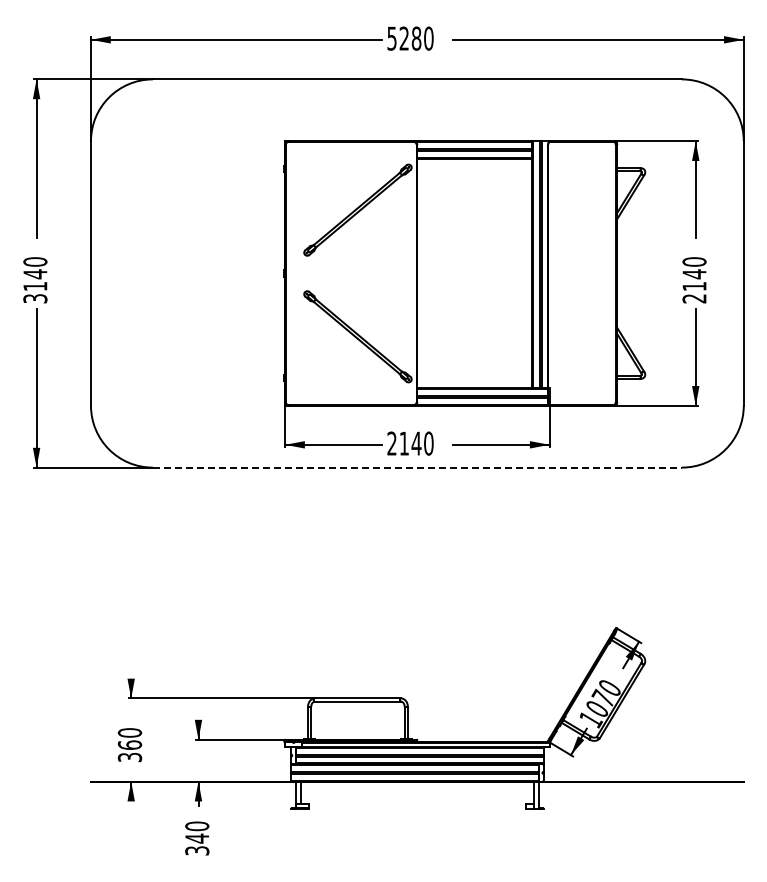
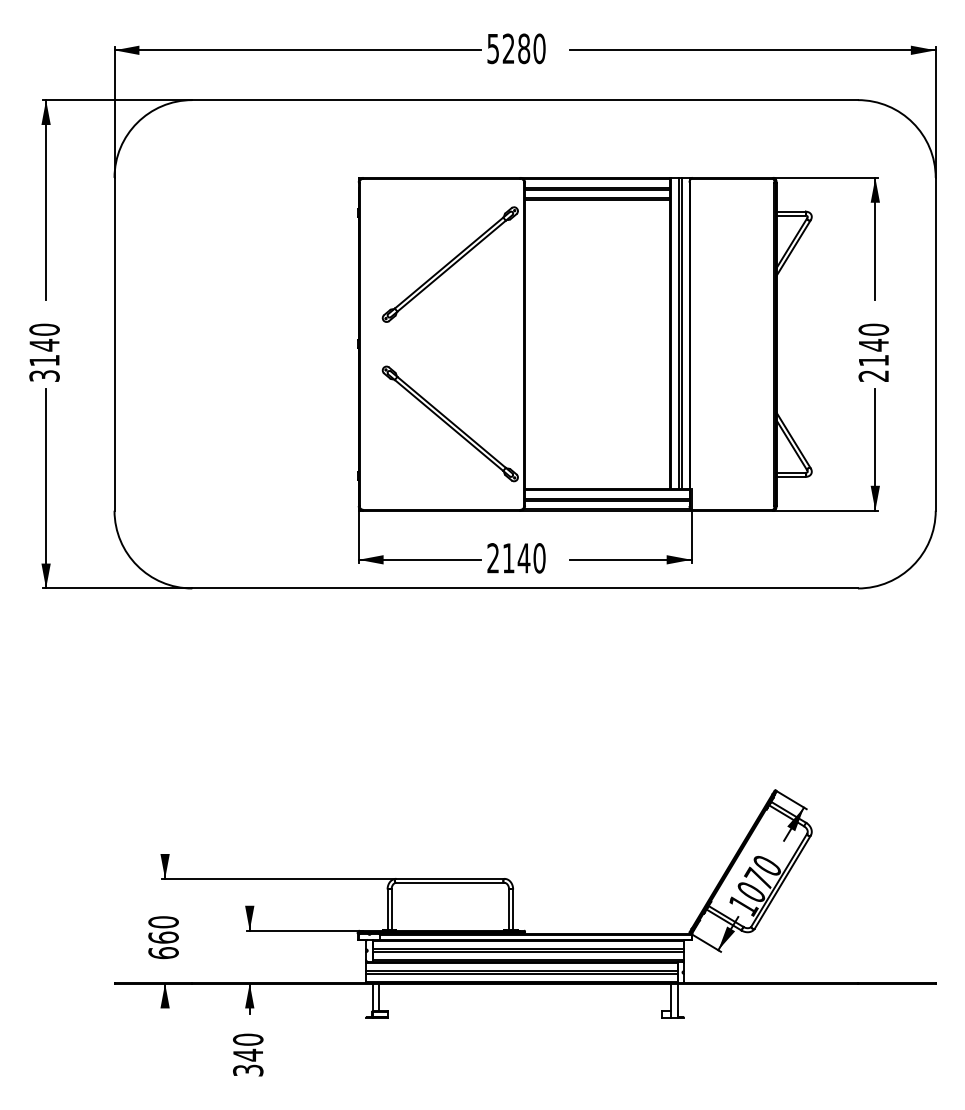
line: (417, 467) -> (525, 588), dashed -> solid
text: (129, 757) -> (162, 953), 360 -> 660

